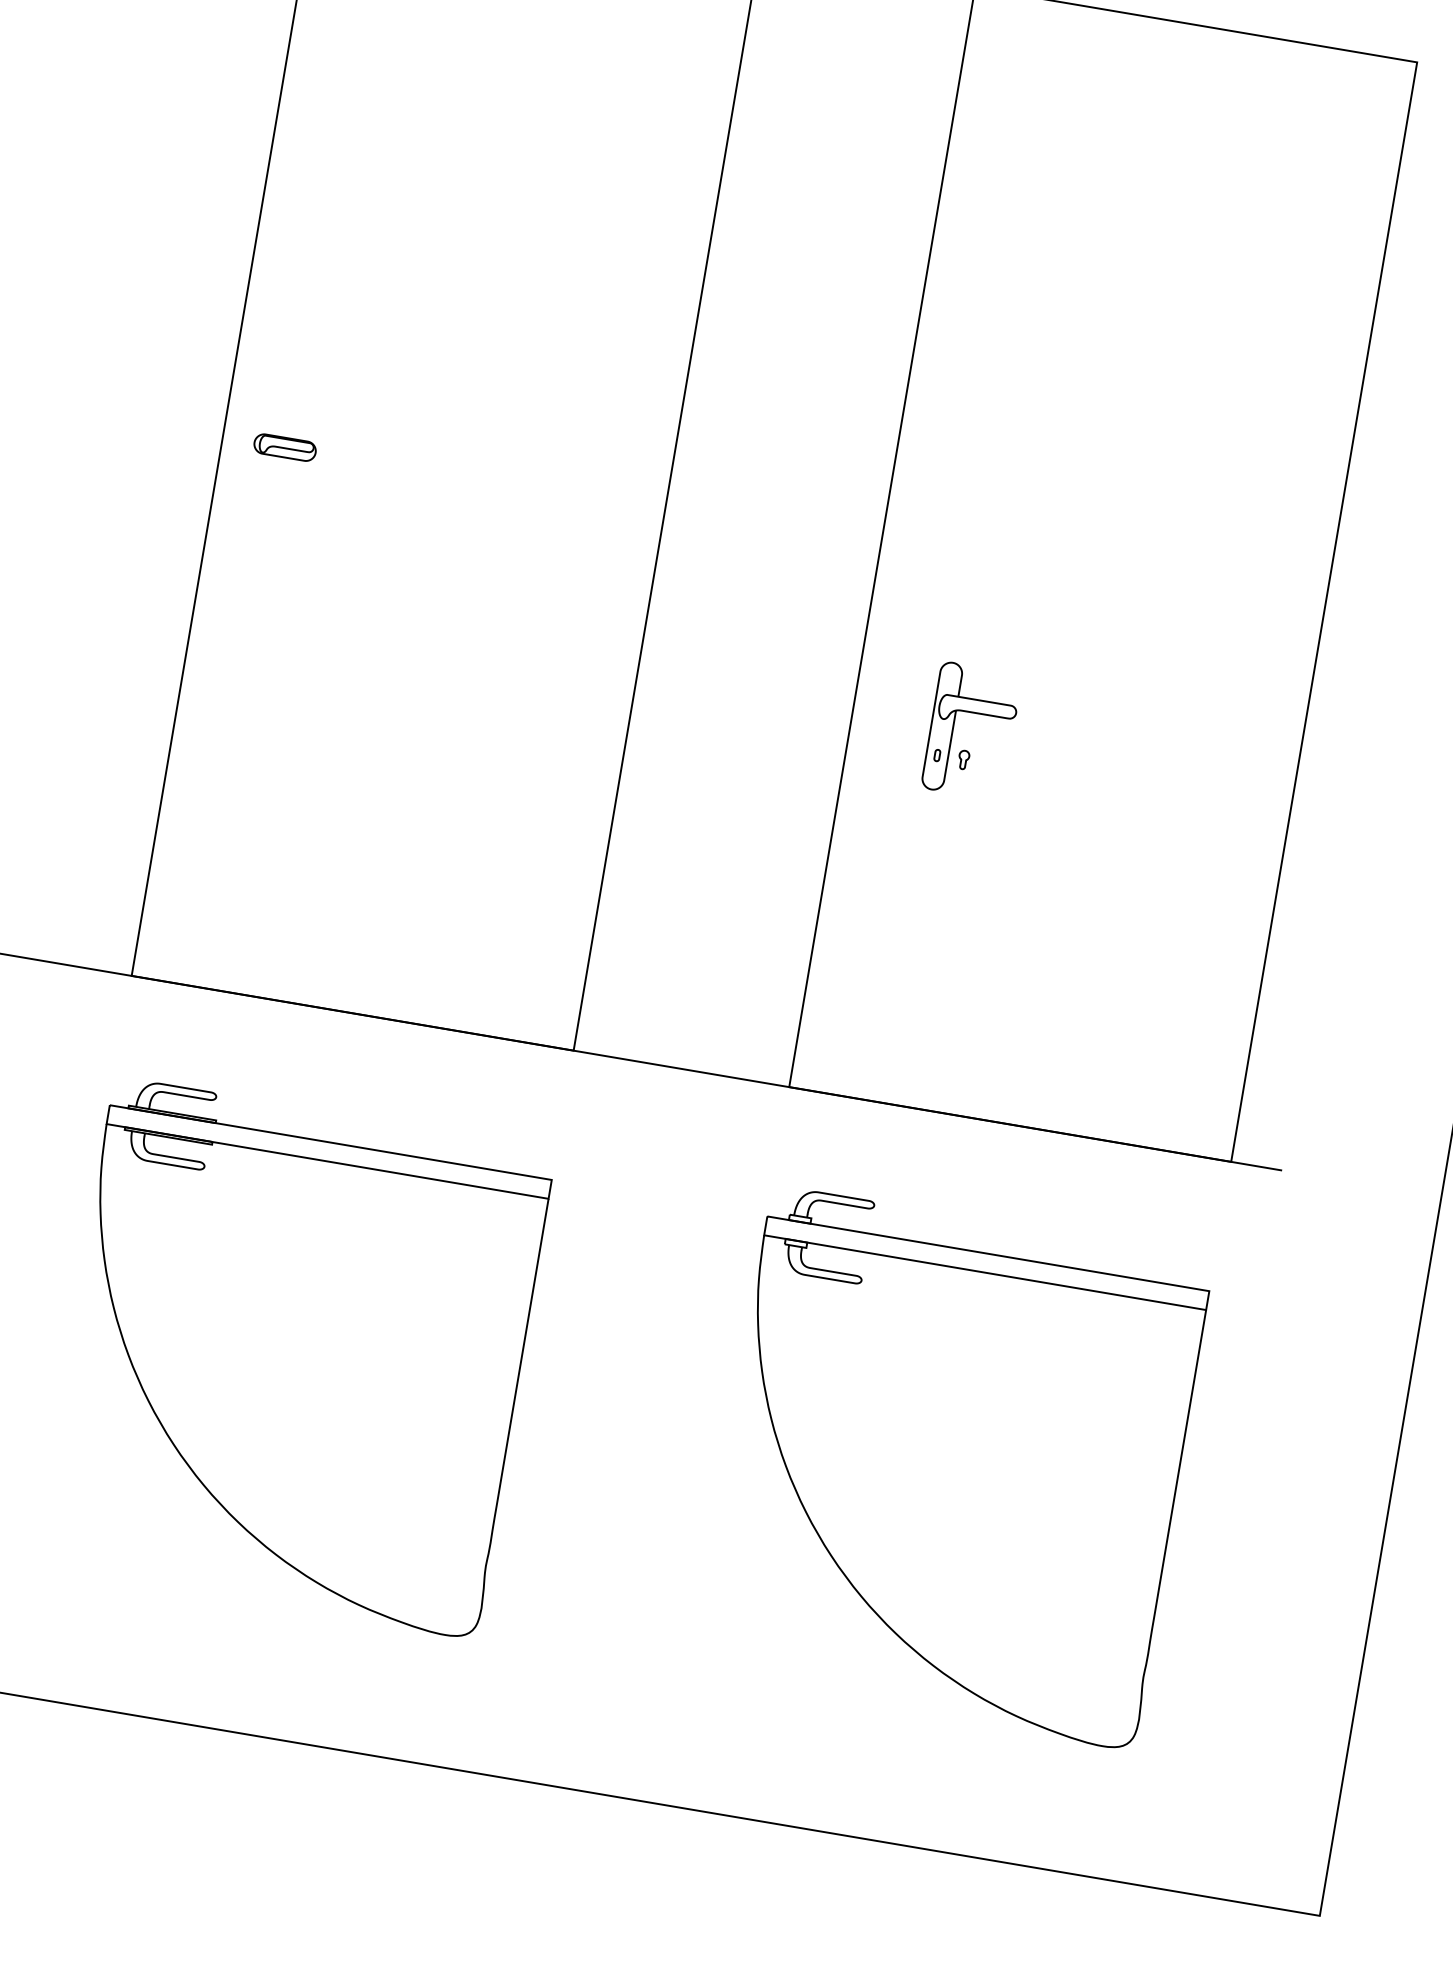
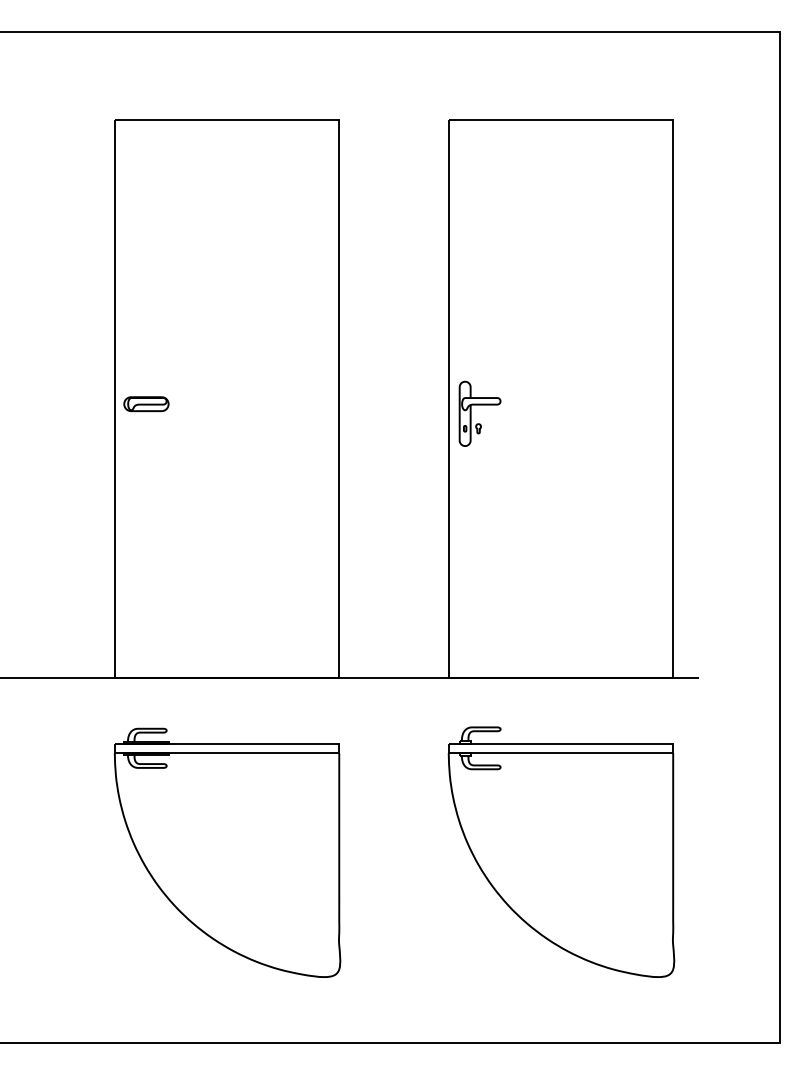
part: (285, 448) -> (146, 404), size x1.43
part: (973, 714) -> (479, 405), moved

